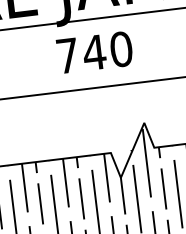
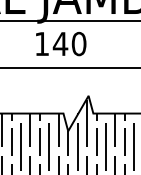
text: (66, 55) -> (41, 43), 740 -> 140

